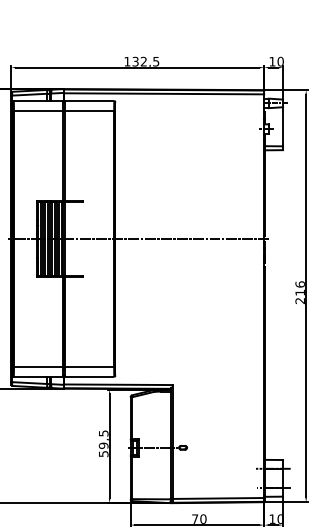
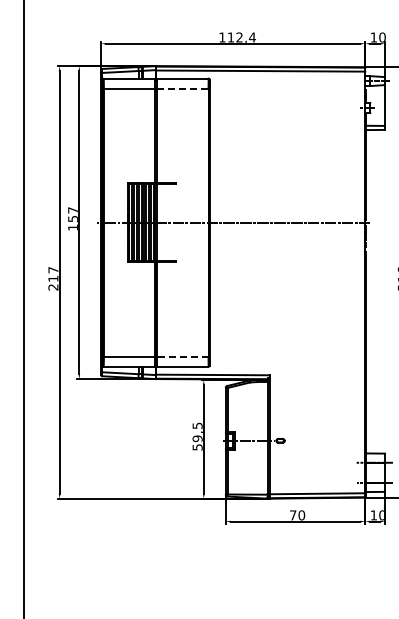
text: (145, 61) -> (241, 37), 132,5 -> 112,4
line: (89, 110) -> (182, 88), solid -> dashed
line: (89, 367) -> (182, 356), solid -> dashed

